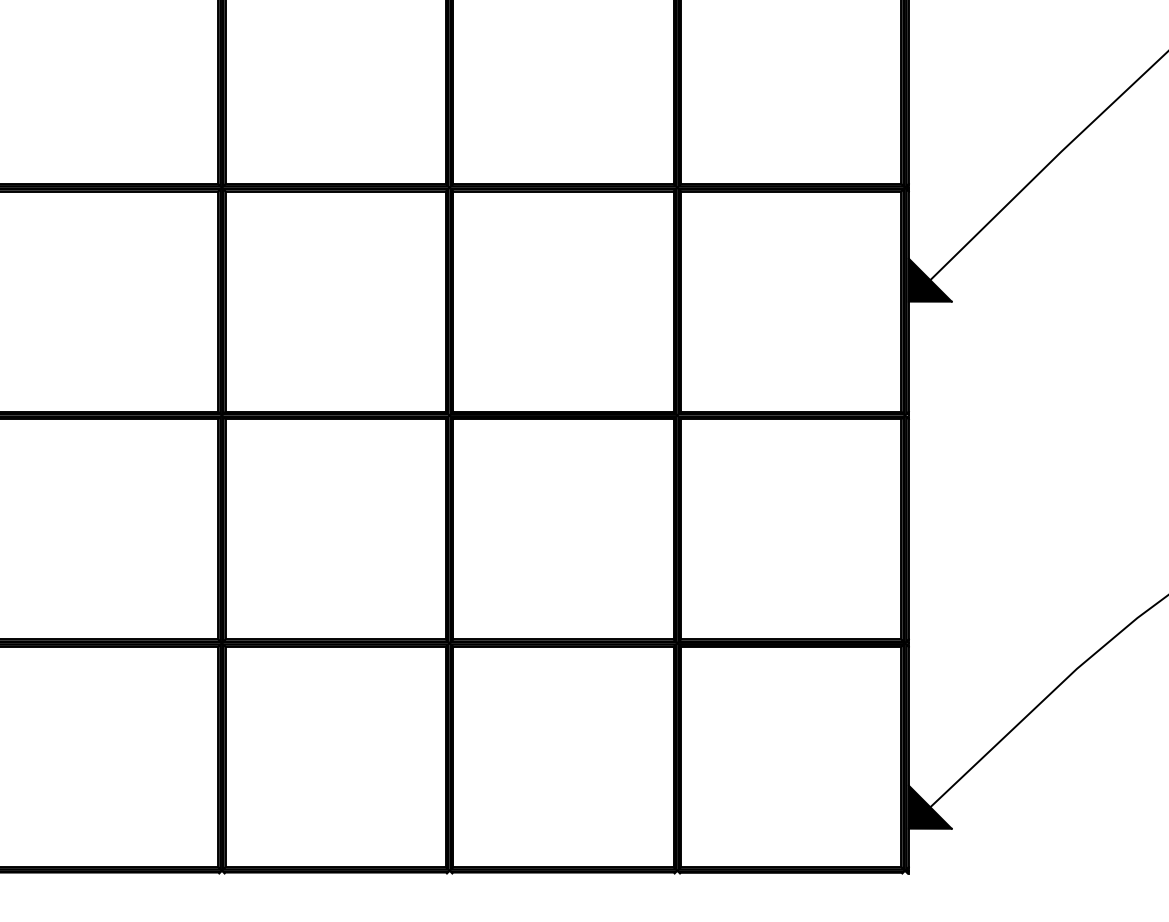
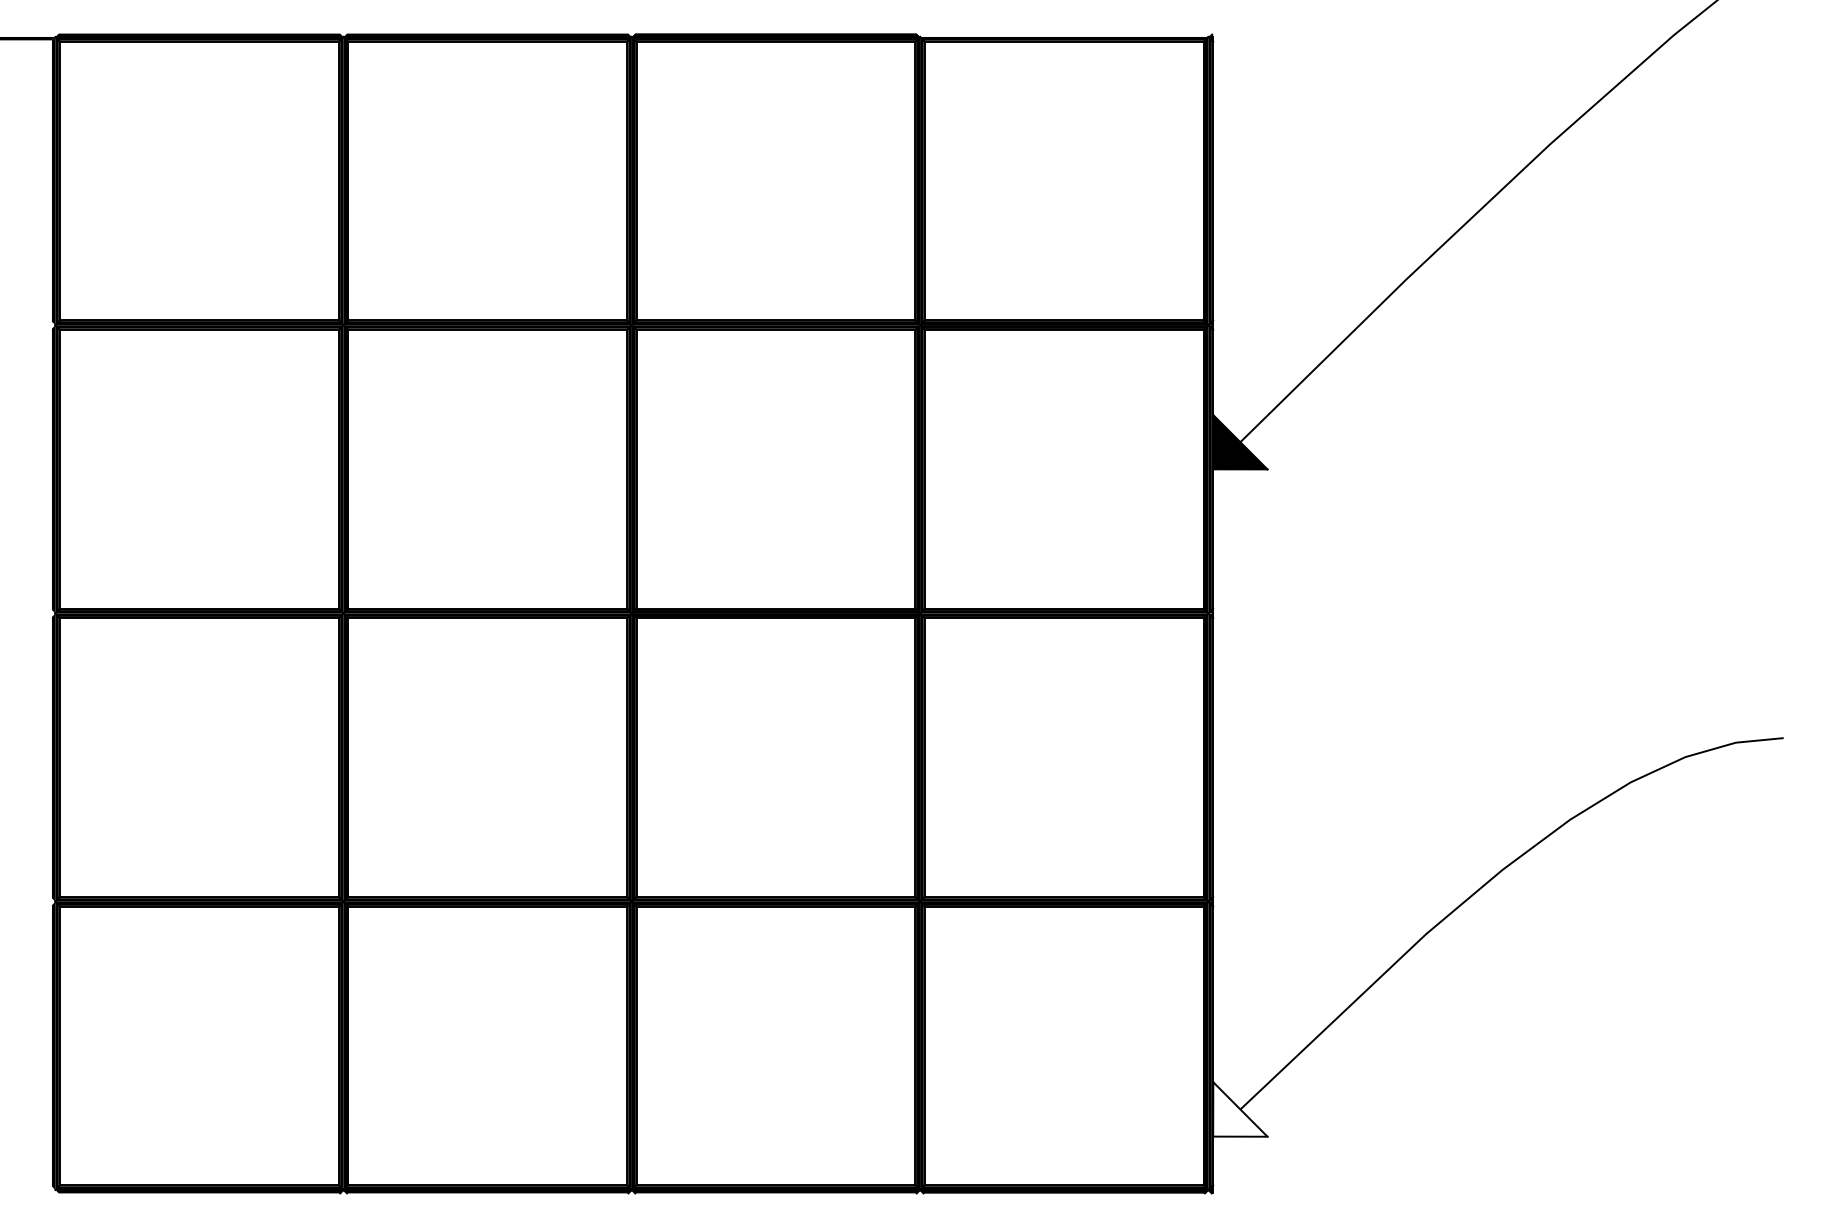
fill: (930, 807) -> (1240, 1109), removed

